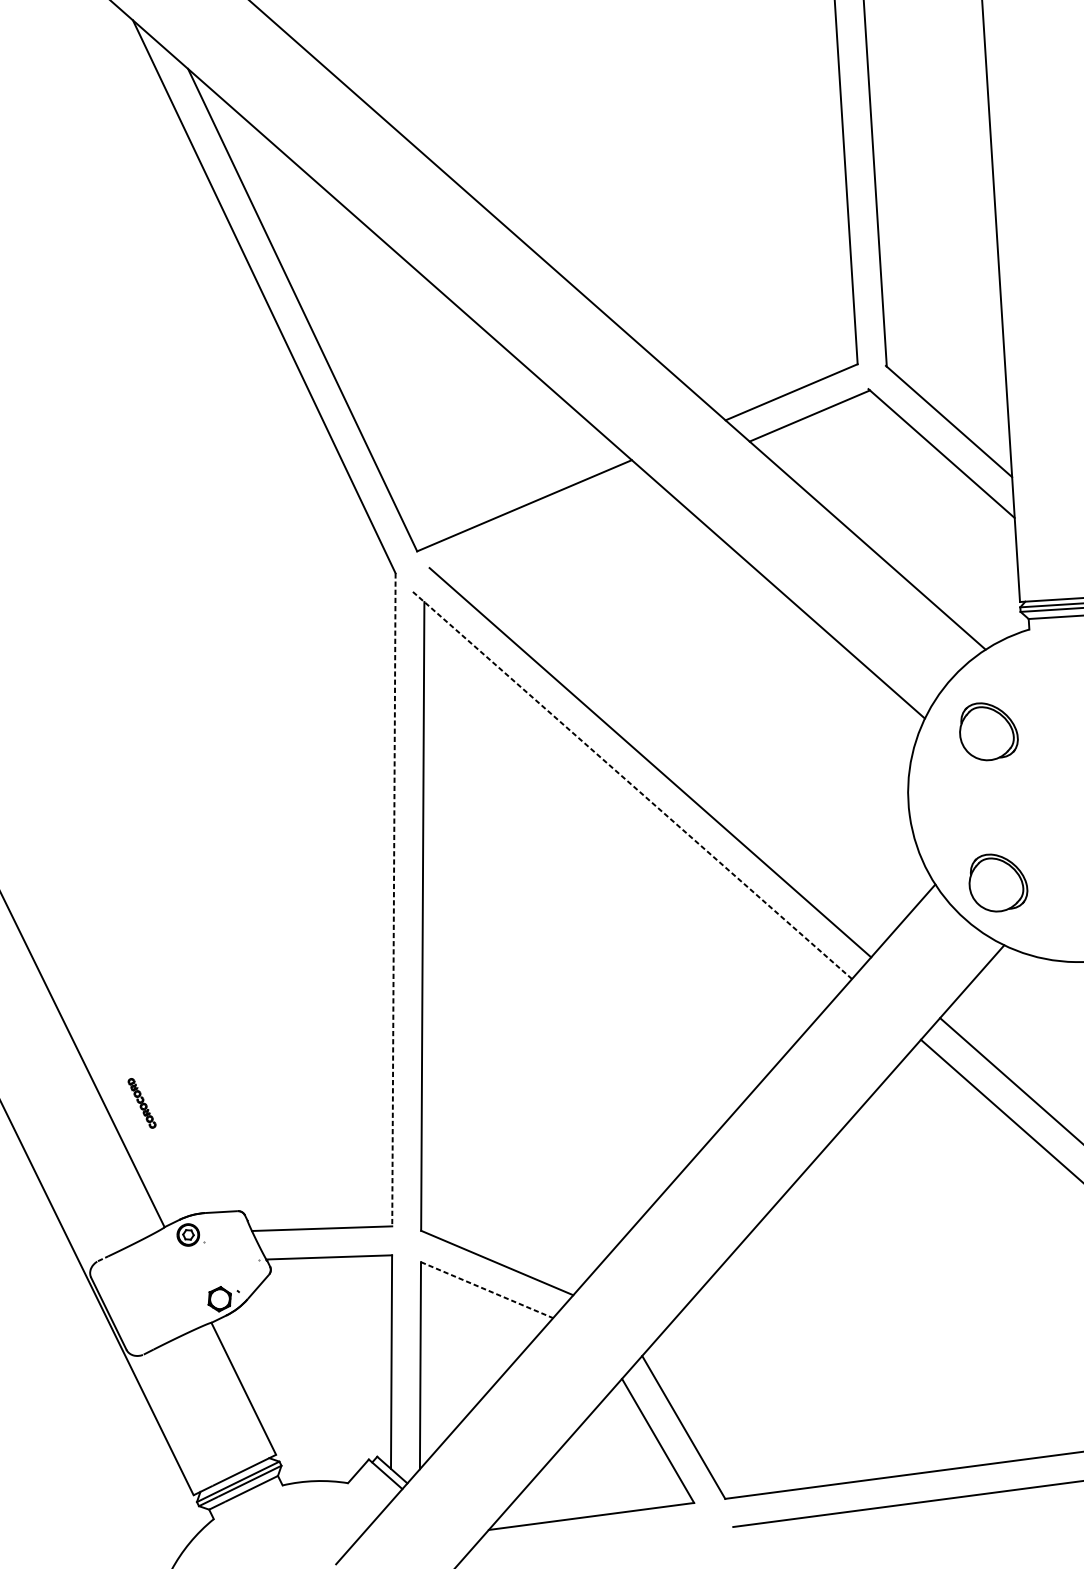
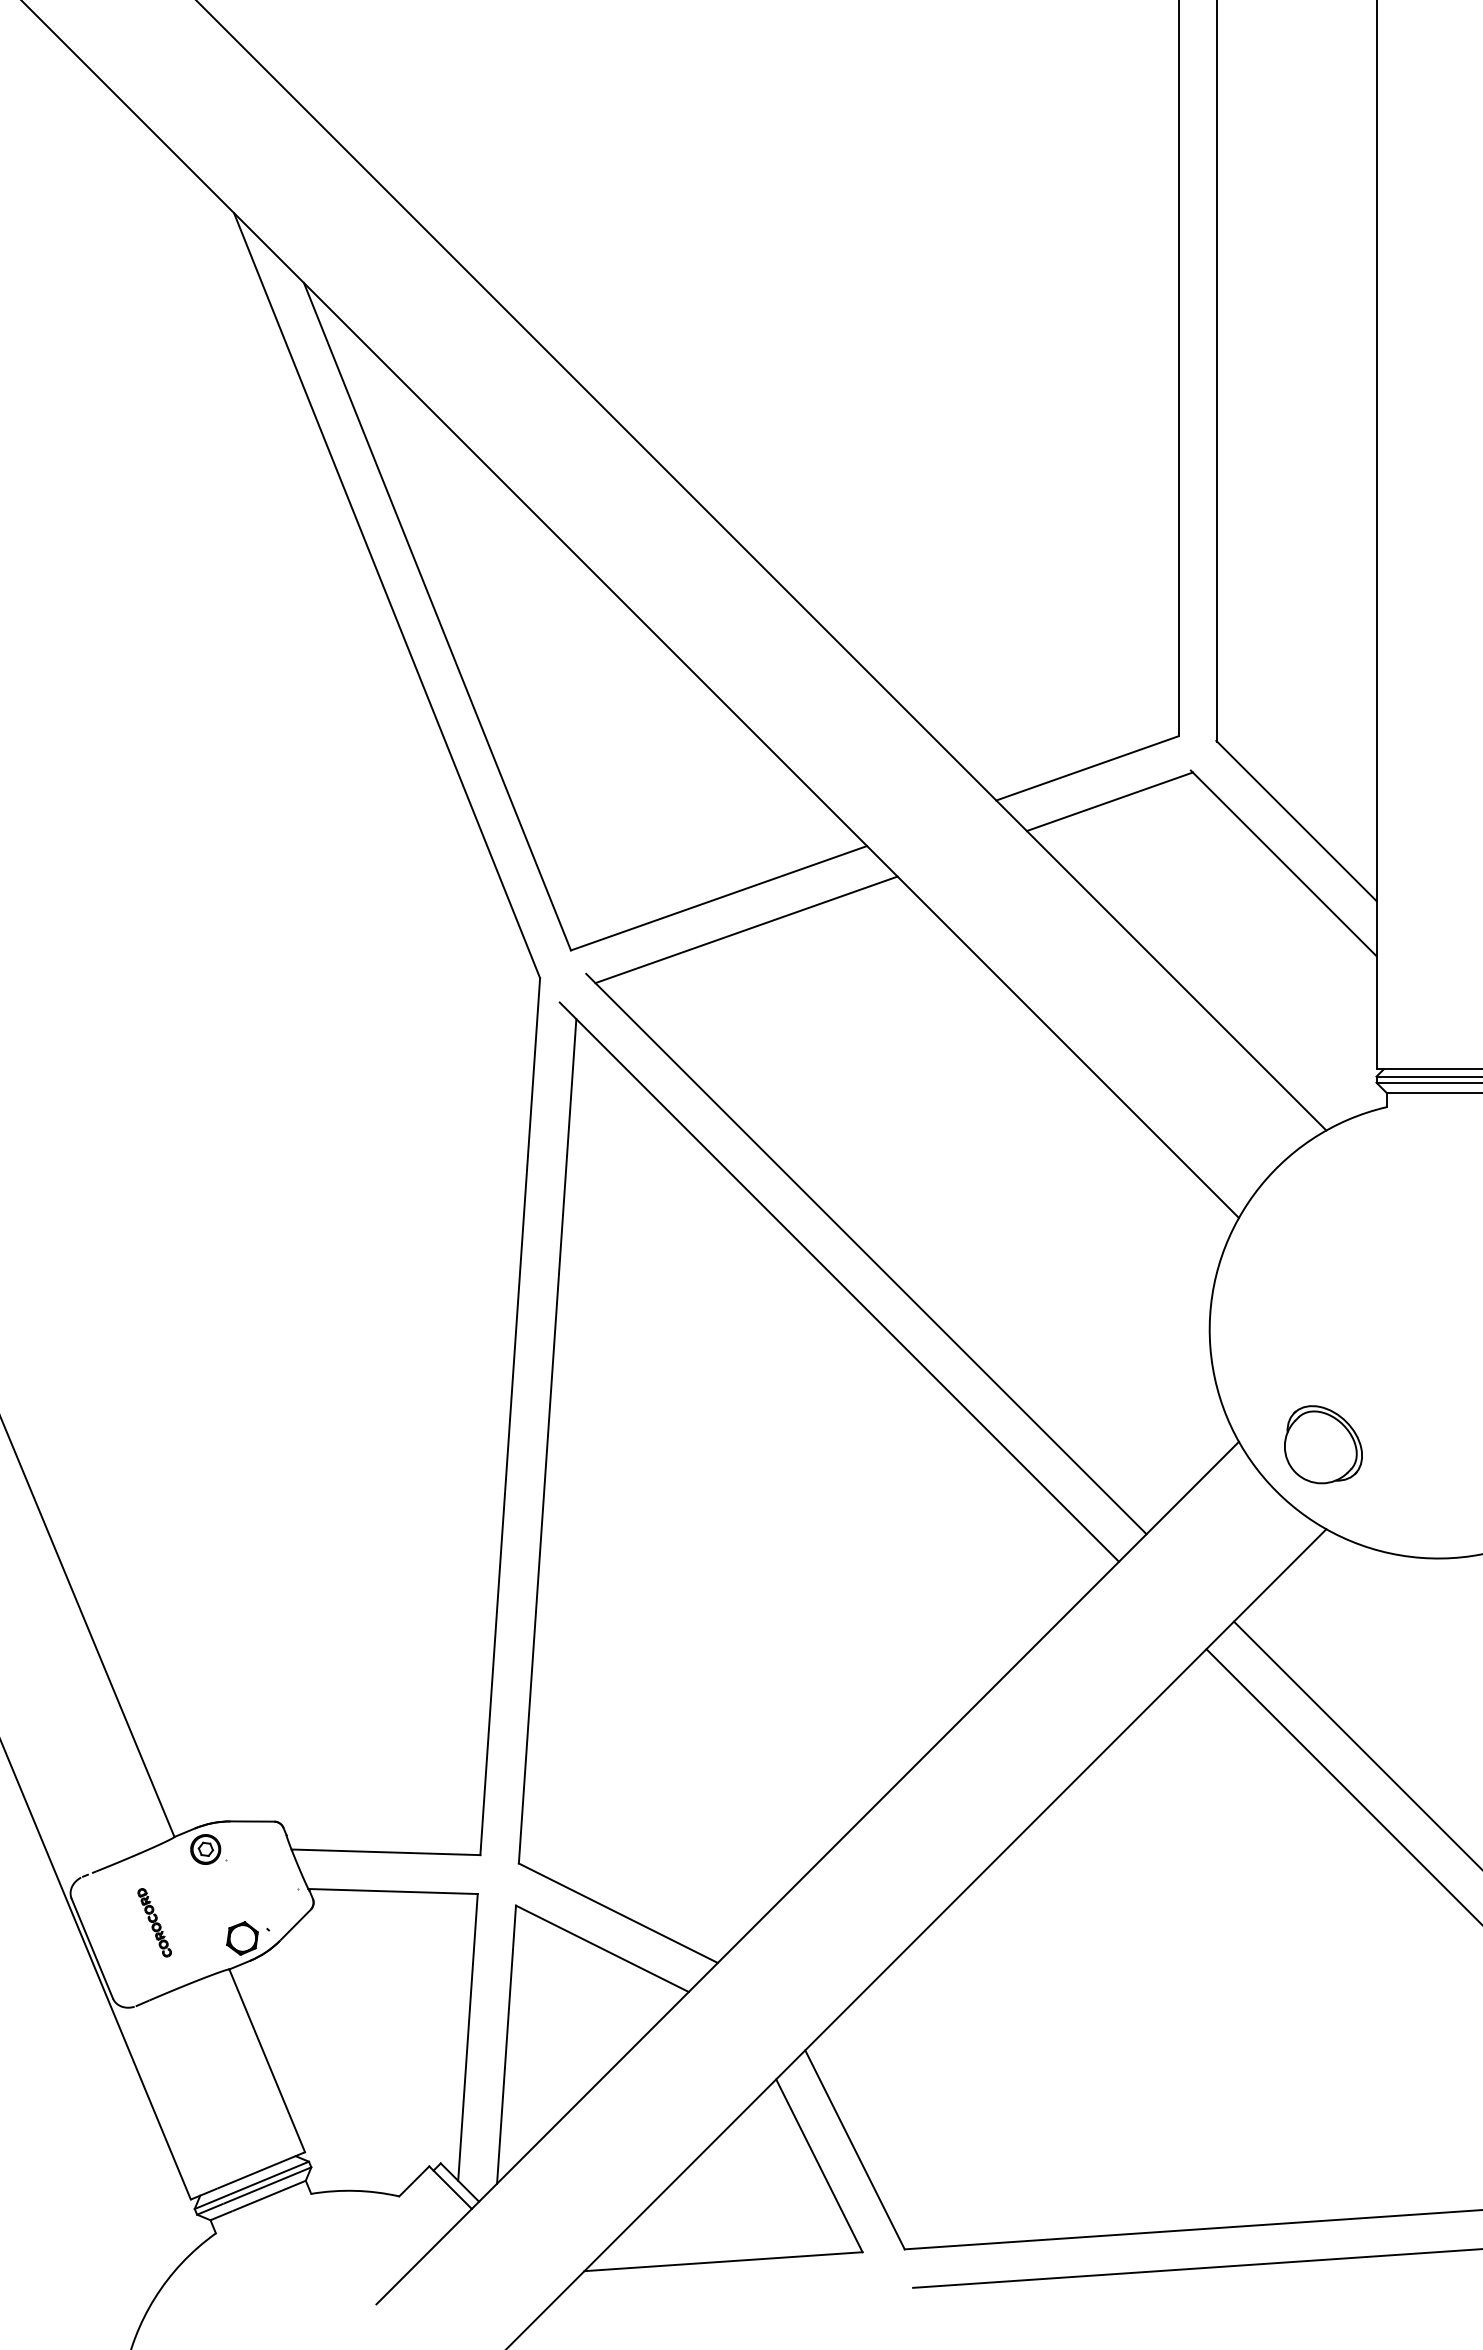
line: (546, 527) -> (746, 929), added
part: (988, 731) -> (1323, 1240), removed
line: (631, 784) -> (839, 1281), dashed -> solid
line: (394, 899) -> (510, 1416), dashed -> solid
part: (141, 1103) -> (154, 1922), moved
line: (487, 1289) -> (602, 1948), dashed -> solid

